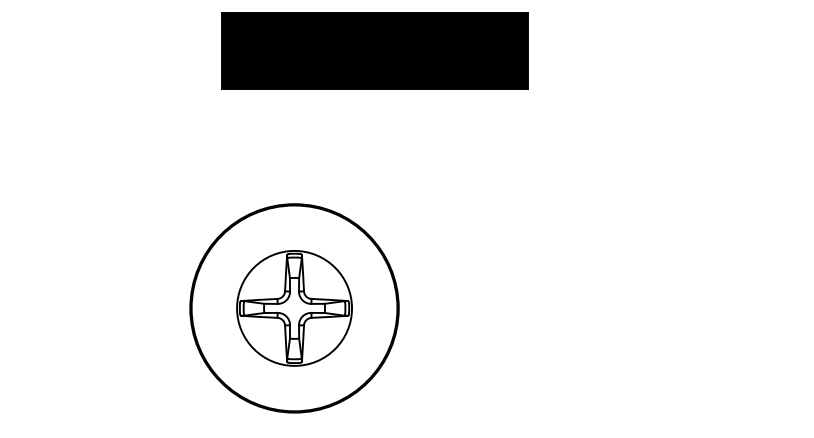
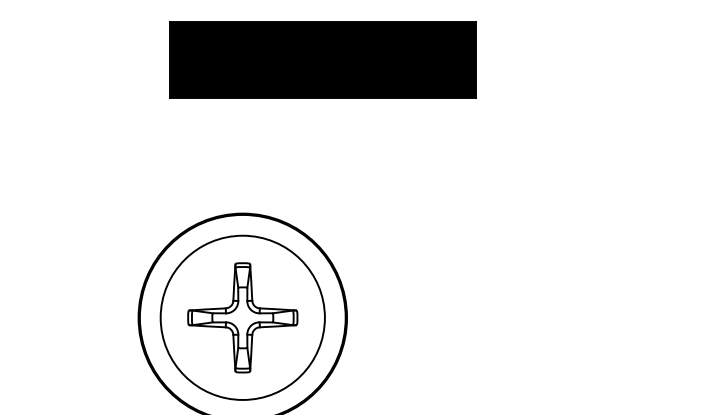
circle: (294, 308) -> (242, 317), size x1.43

